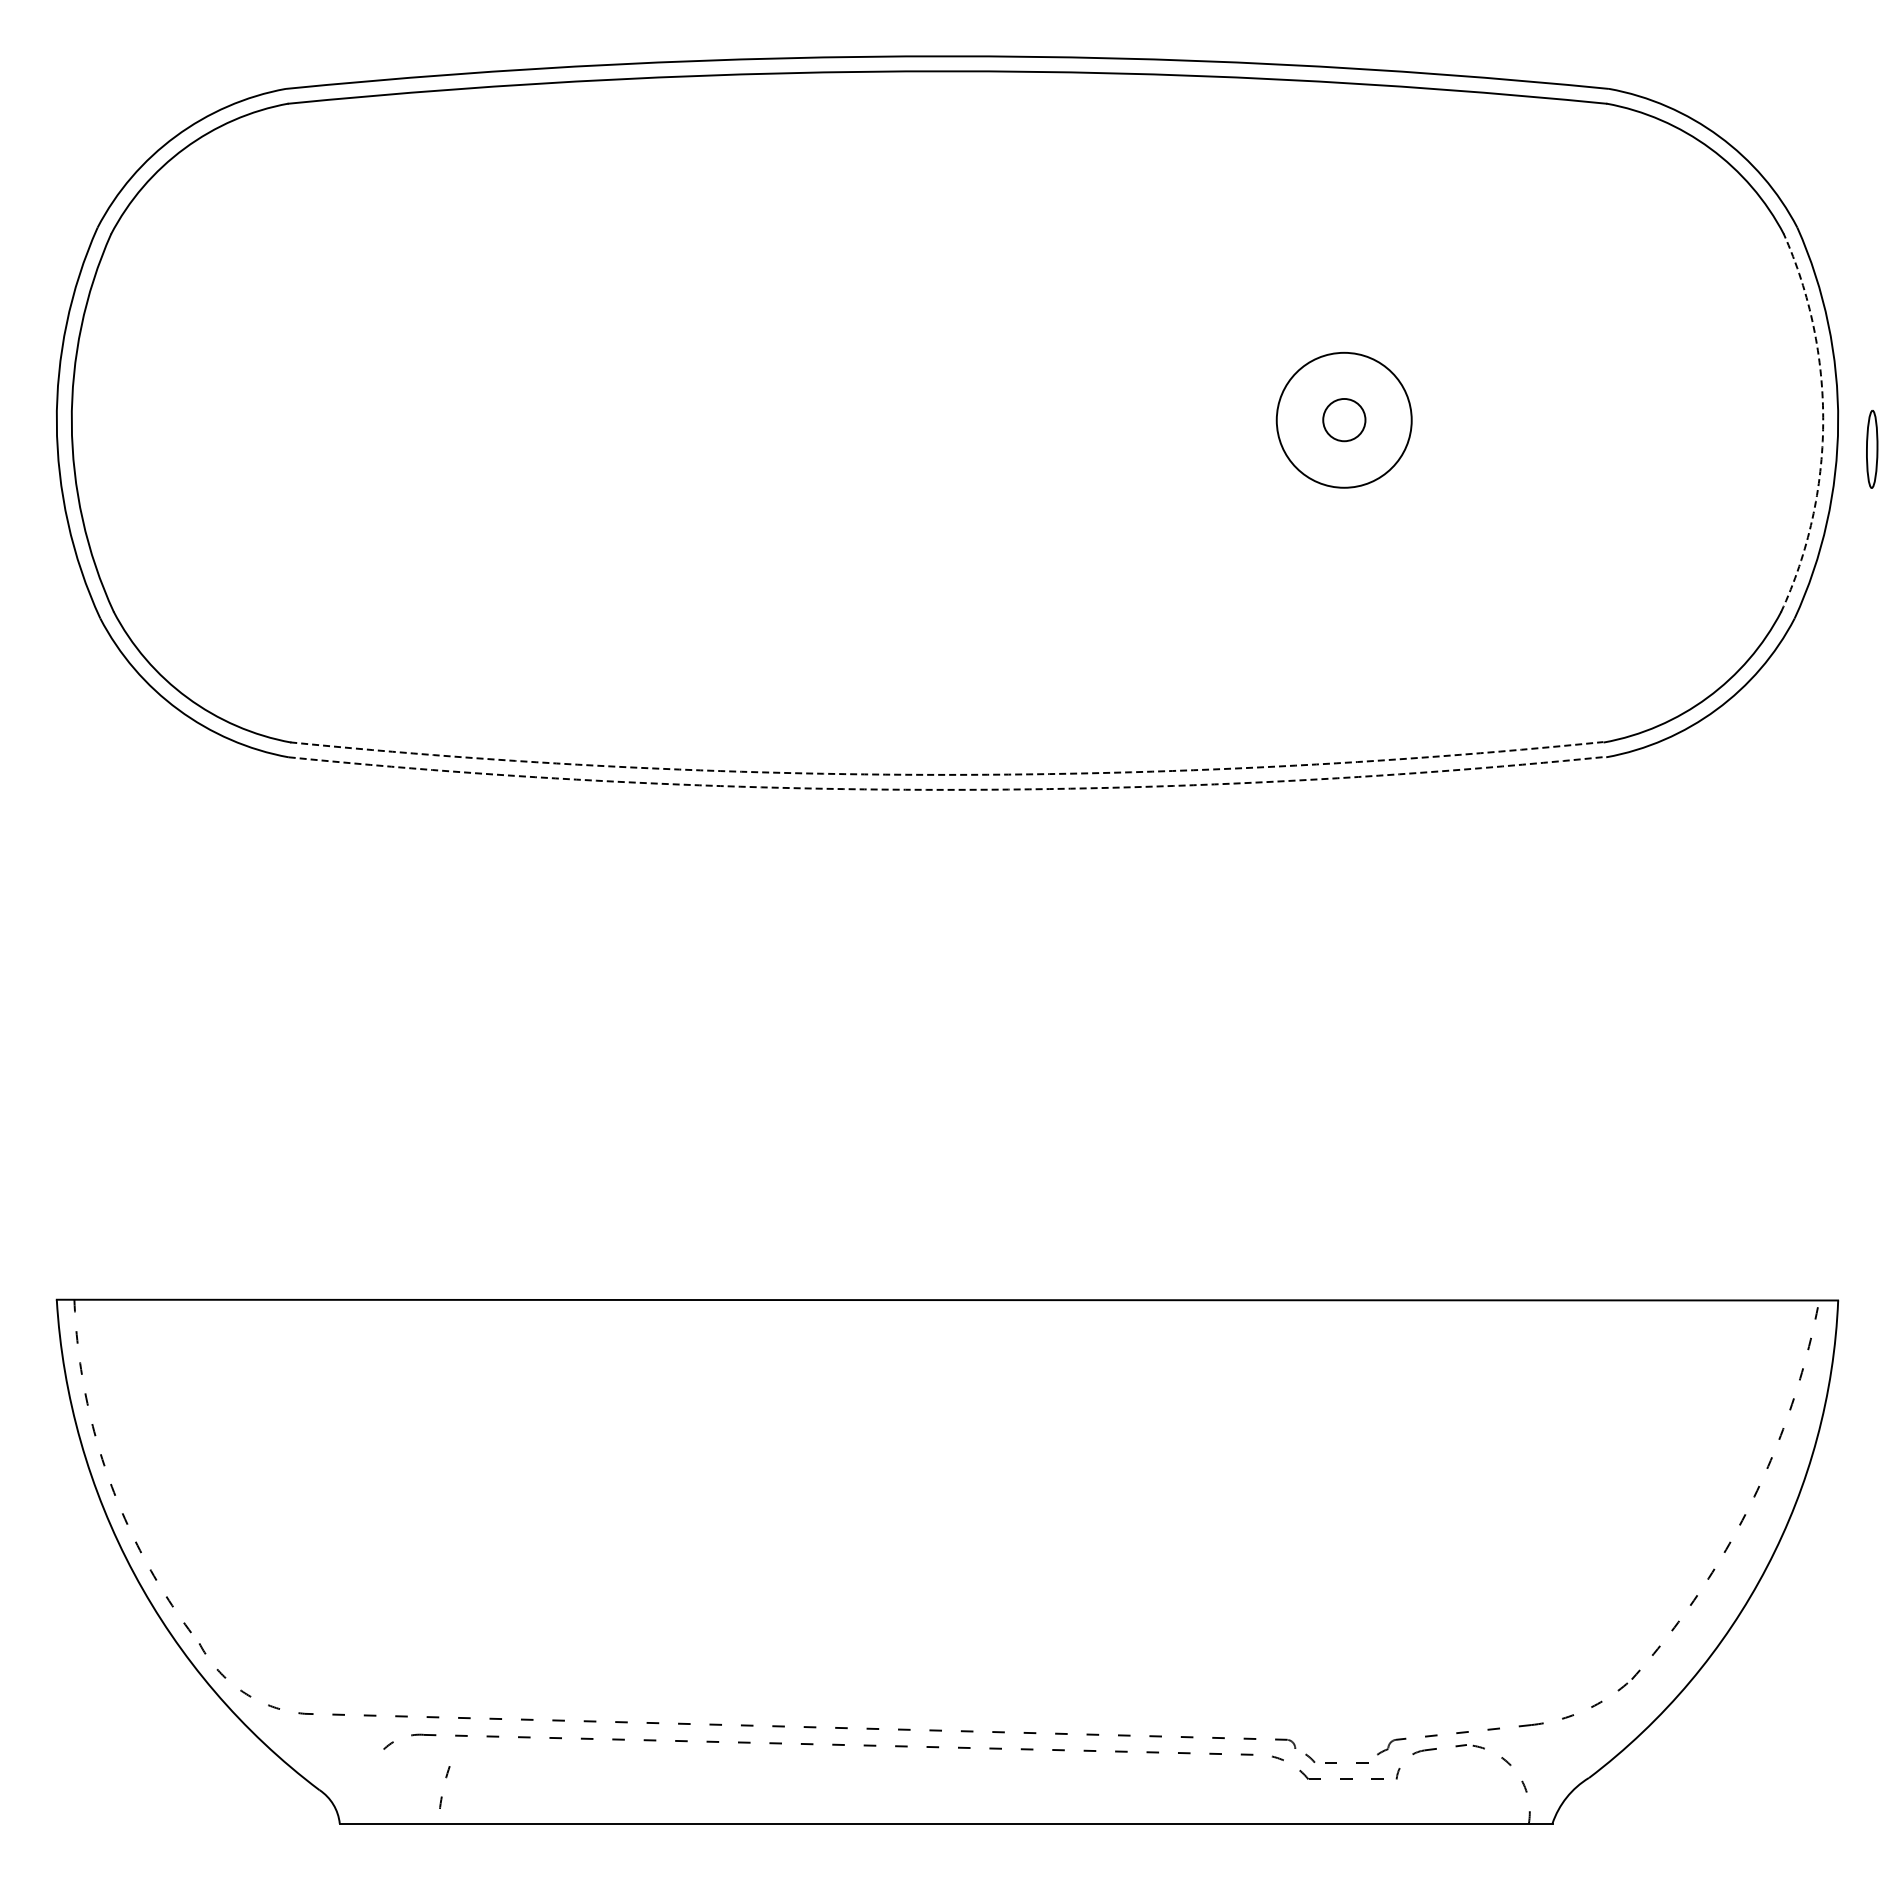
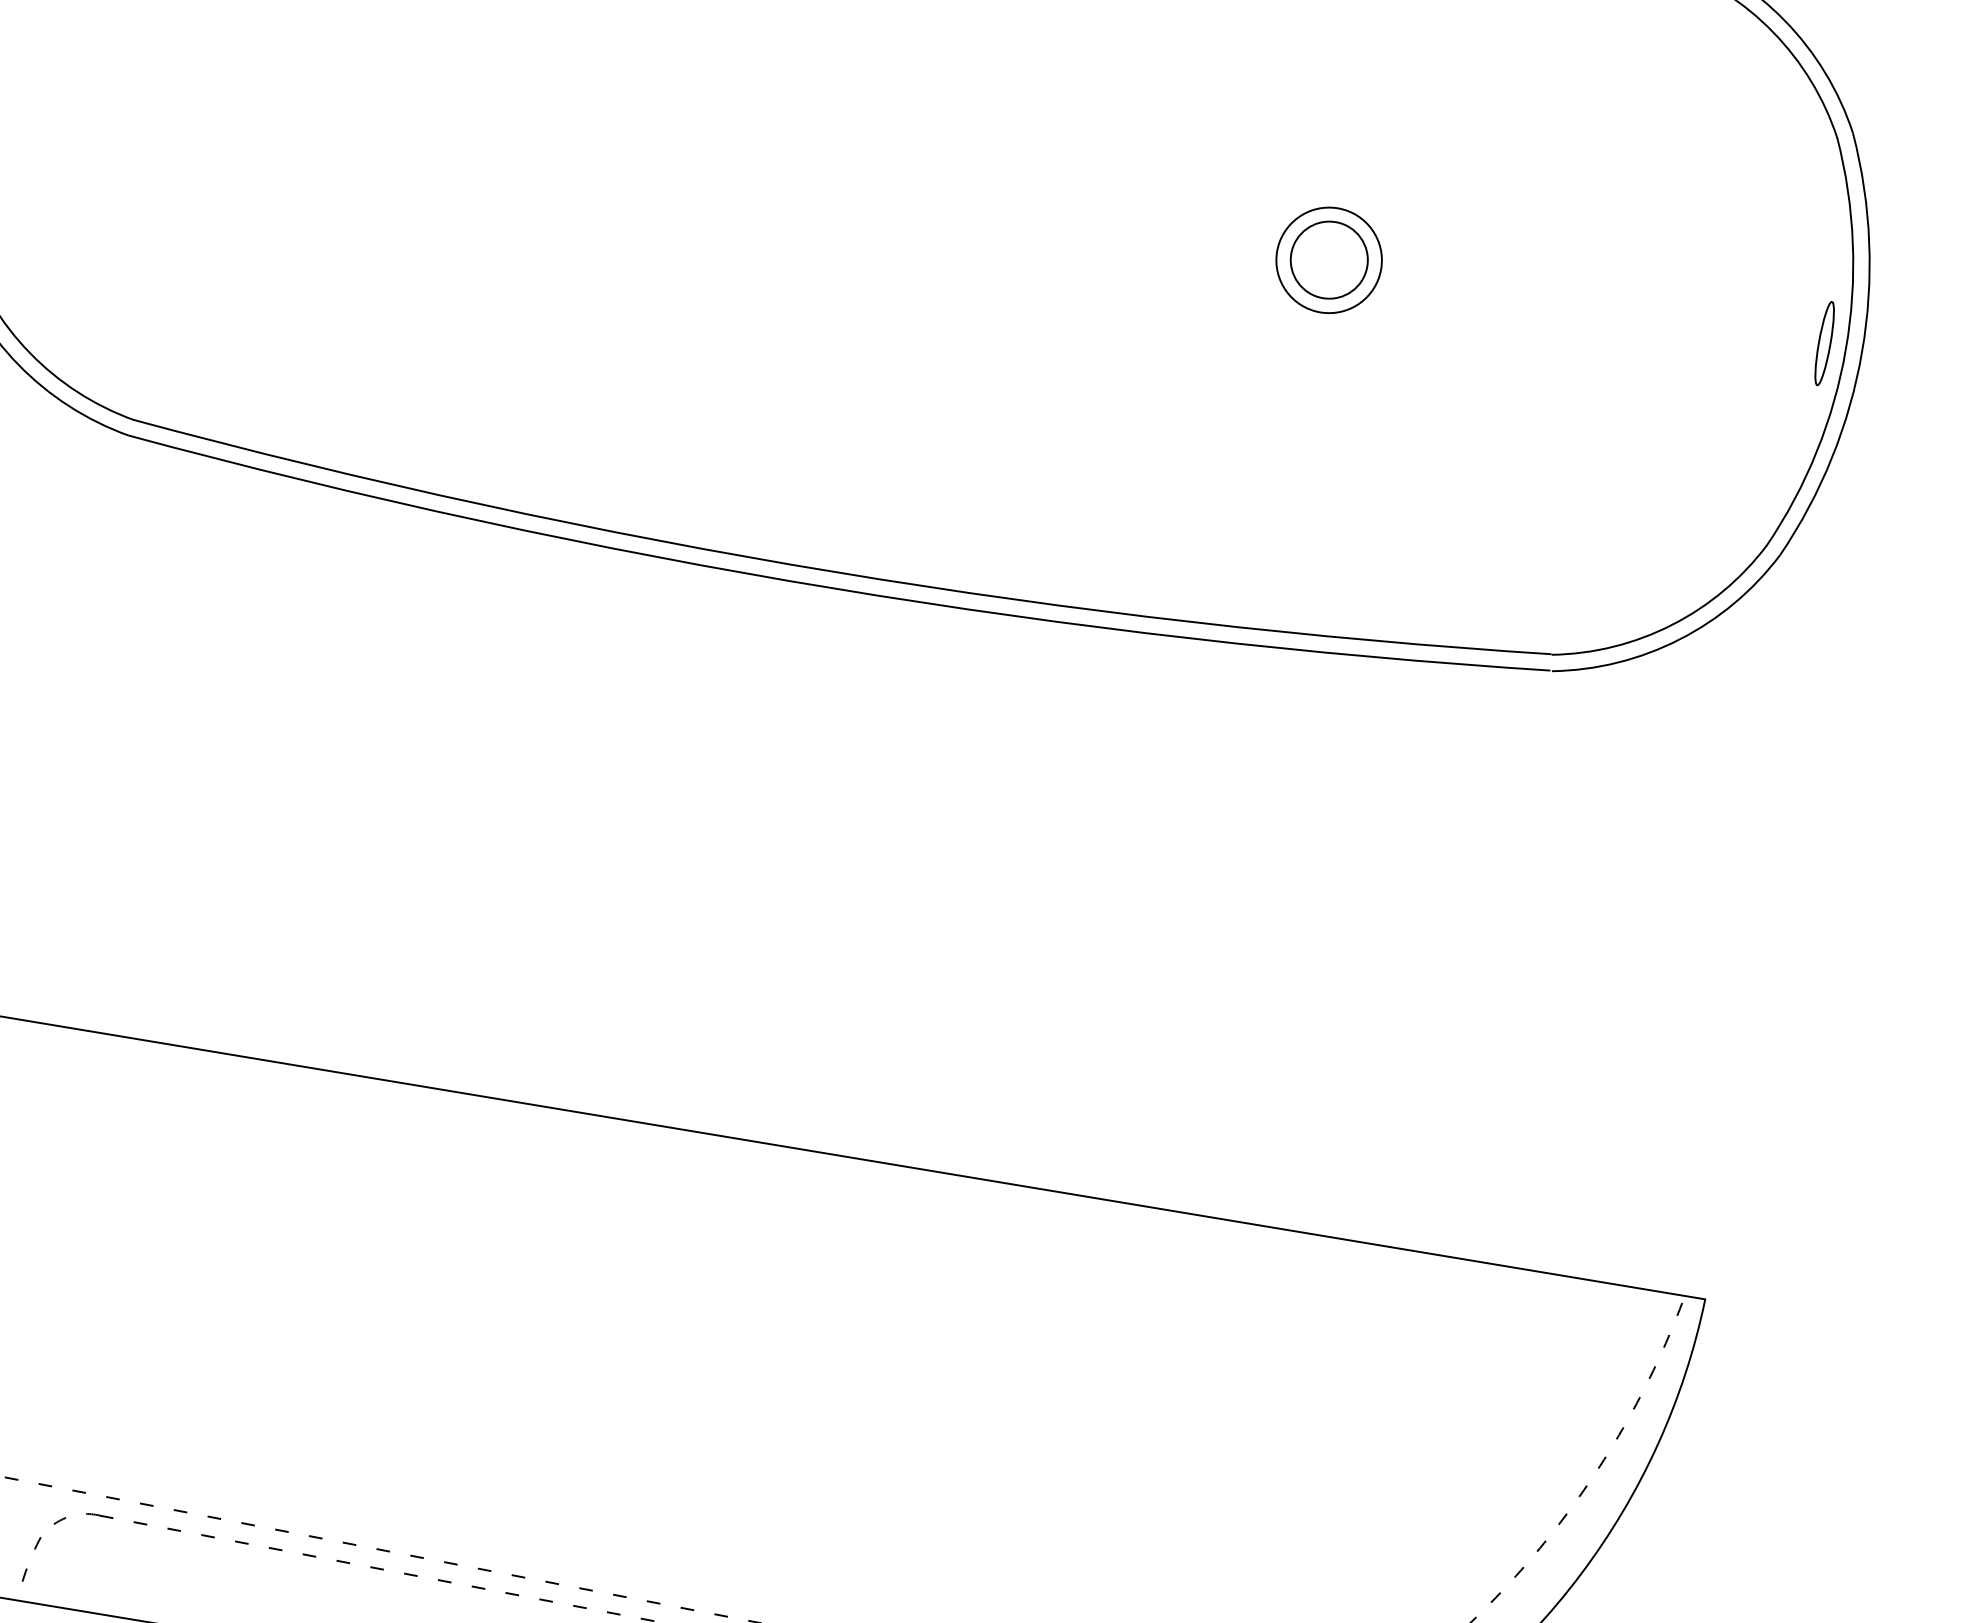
circle: (1344, 419) -> (1329, 259), size x1.67
circle: (1344, 420) -> (1329, 260), size x0.71
arc: (1823, 423) -> (1846, 349), dashed -> solid
part: (1872, 448) -> (1825, 342), moved
arc: (946, 774) -> (836, 571), dashed -> solid
arc: (946, 789) -> (833, 588), dashed -> solid
arc: (446, 1778) -> (35, 1549), moved

